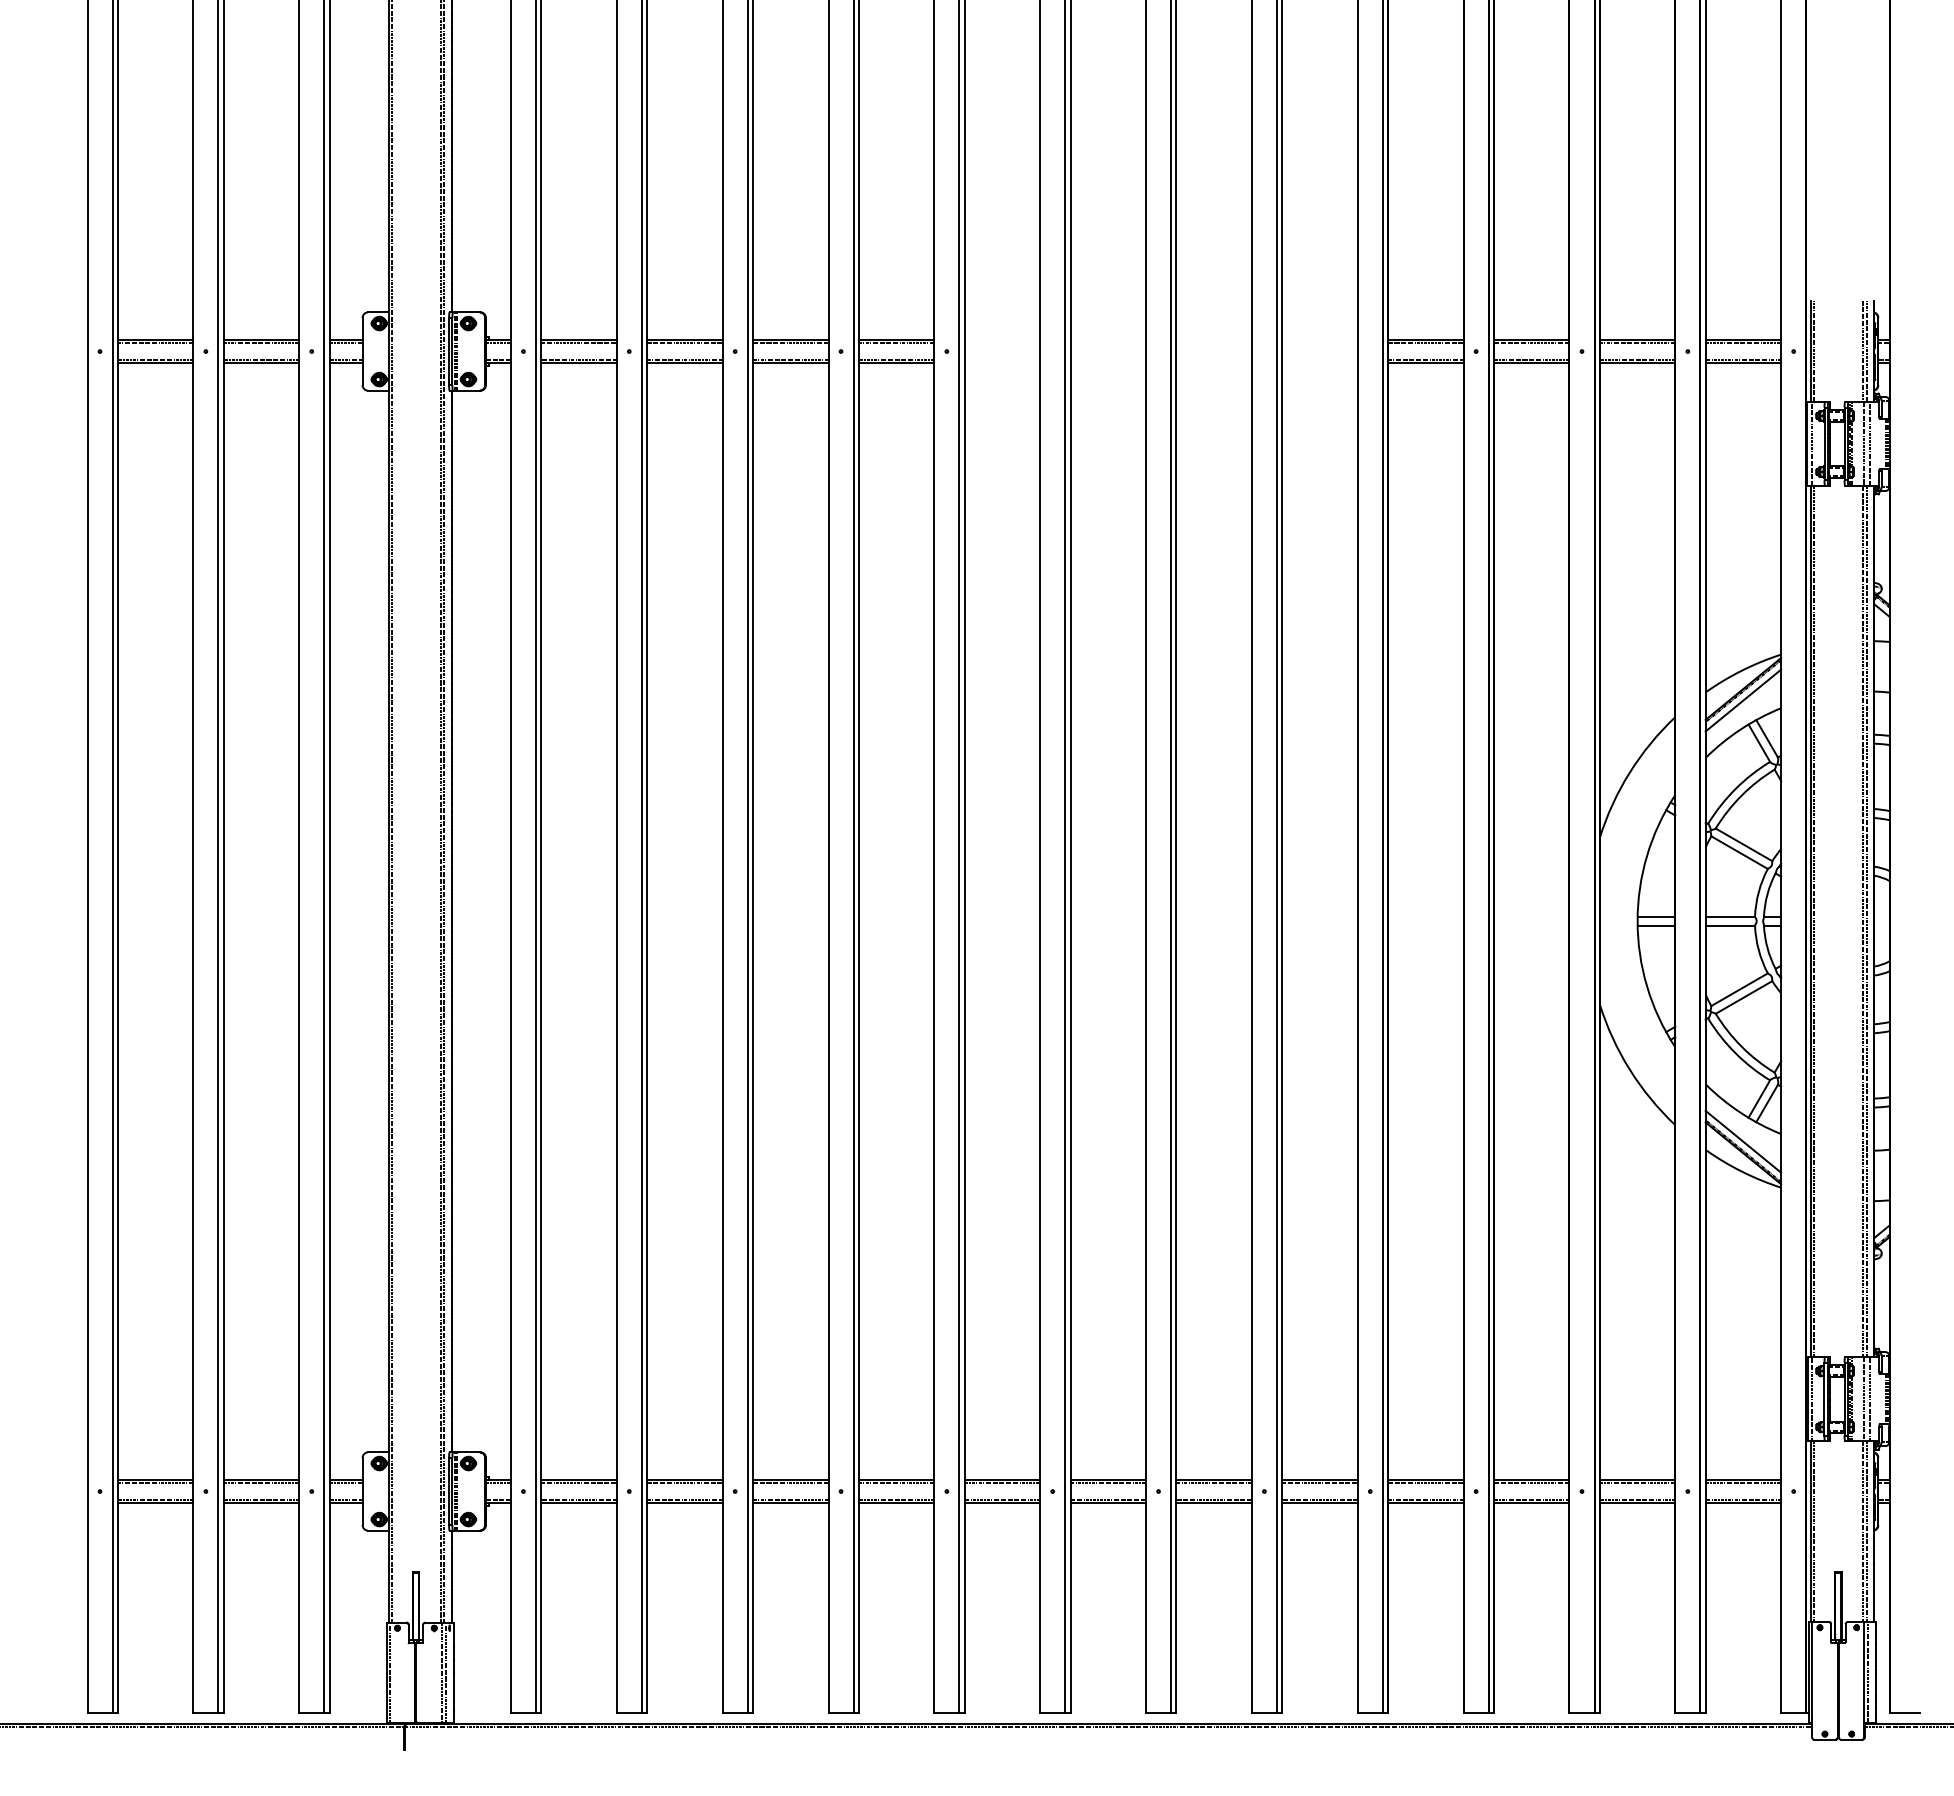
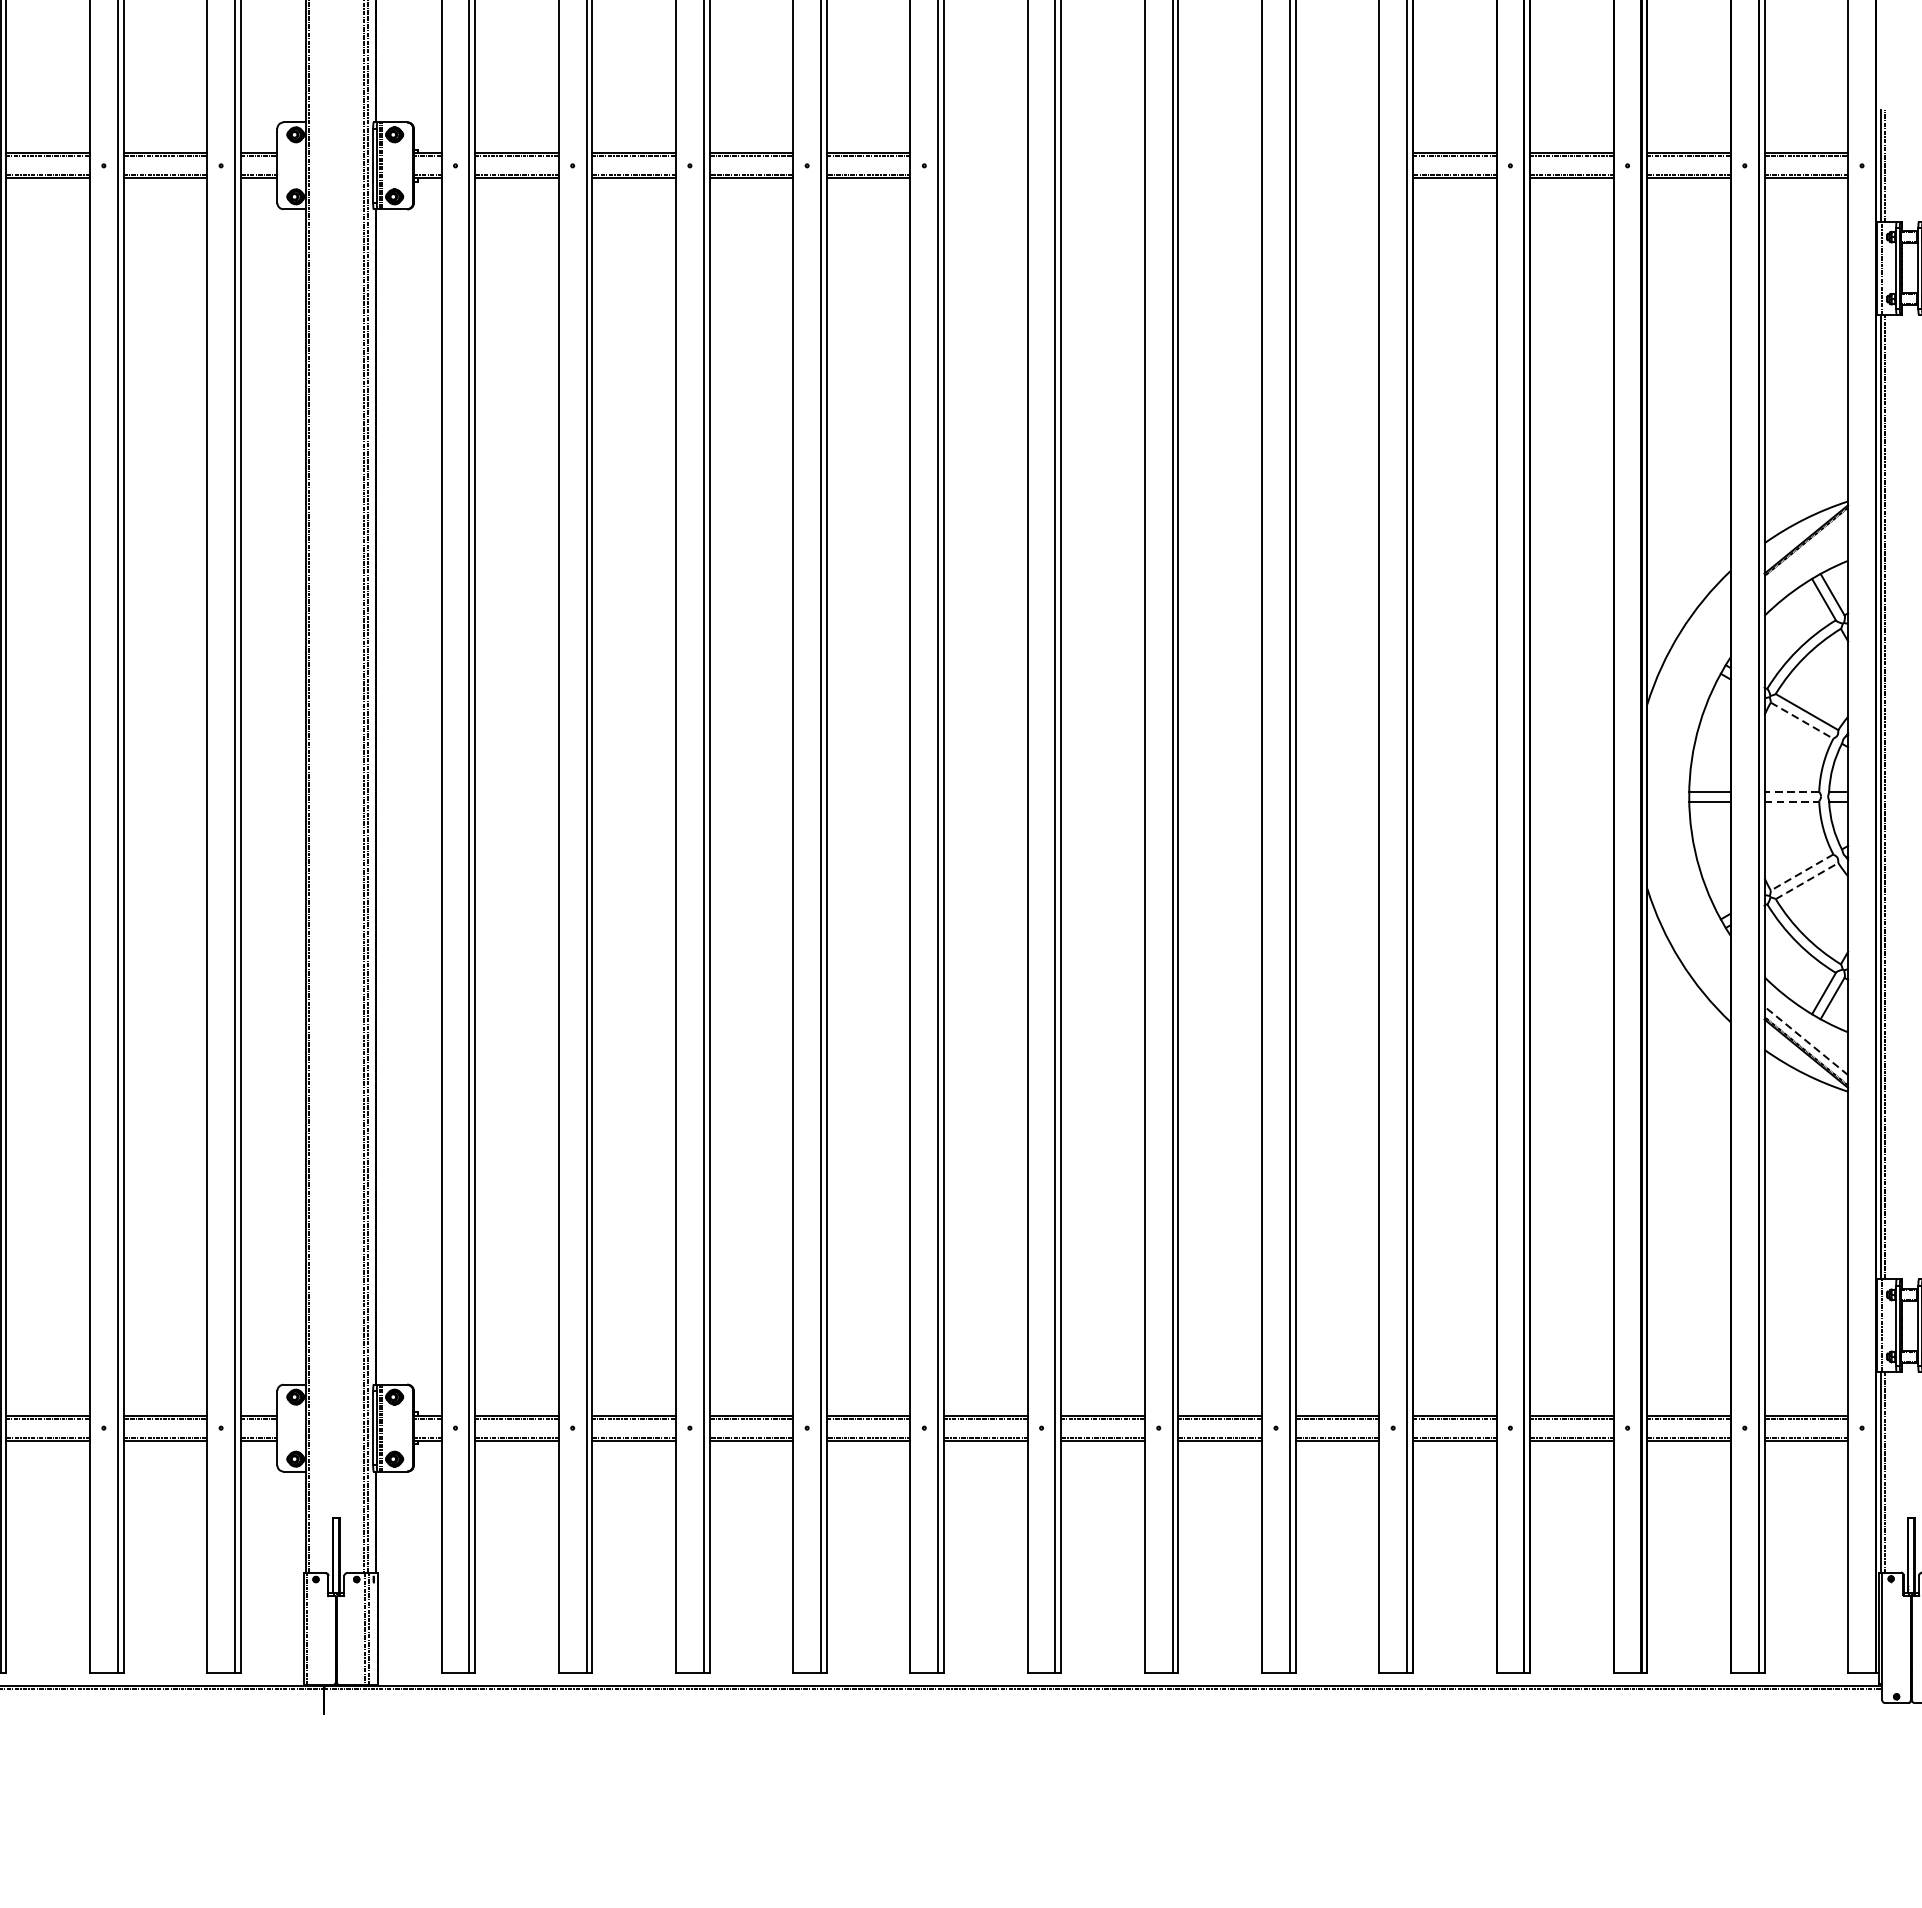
line: (1743, 700) -> (1806, 552), removed
line: (1739, 852) -> (1802, 720), solid -> dashed
line: (1730, 916) -> (1792, 791), solid -> dashed
line: (1730, 925) -> (1792, 801), solid -> dashed
line: (1739, 989) -> (1802, 872), solid -> dashed
line: (1744, 997) -> (1807, 881), solid -> dashed
line: (1743, 1141) -> (1806, 1040), solid -> dashed

